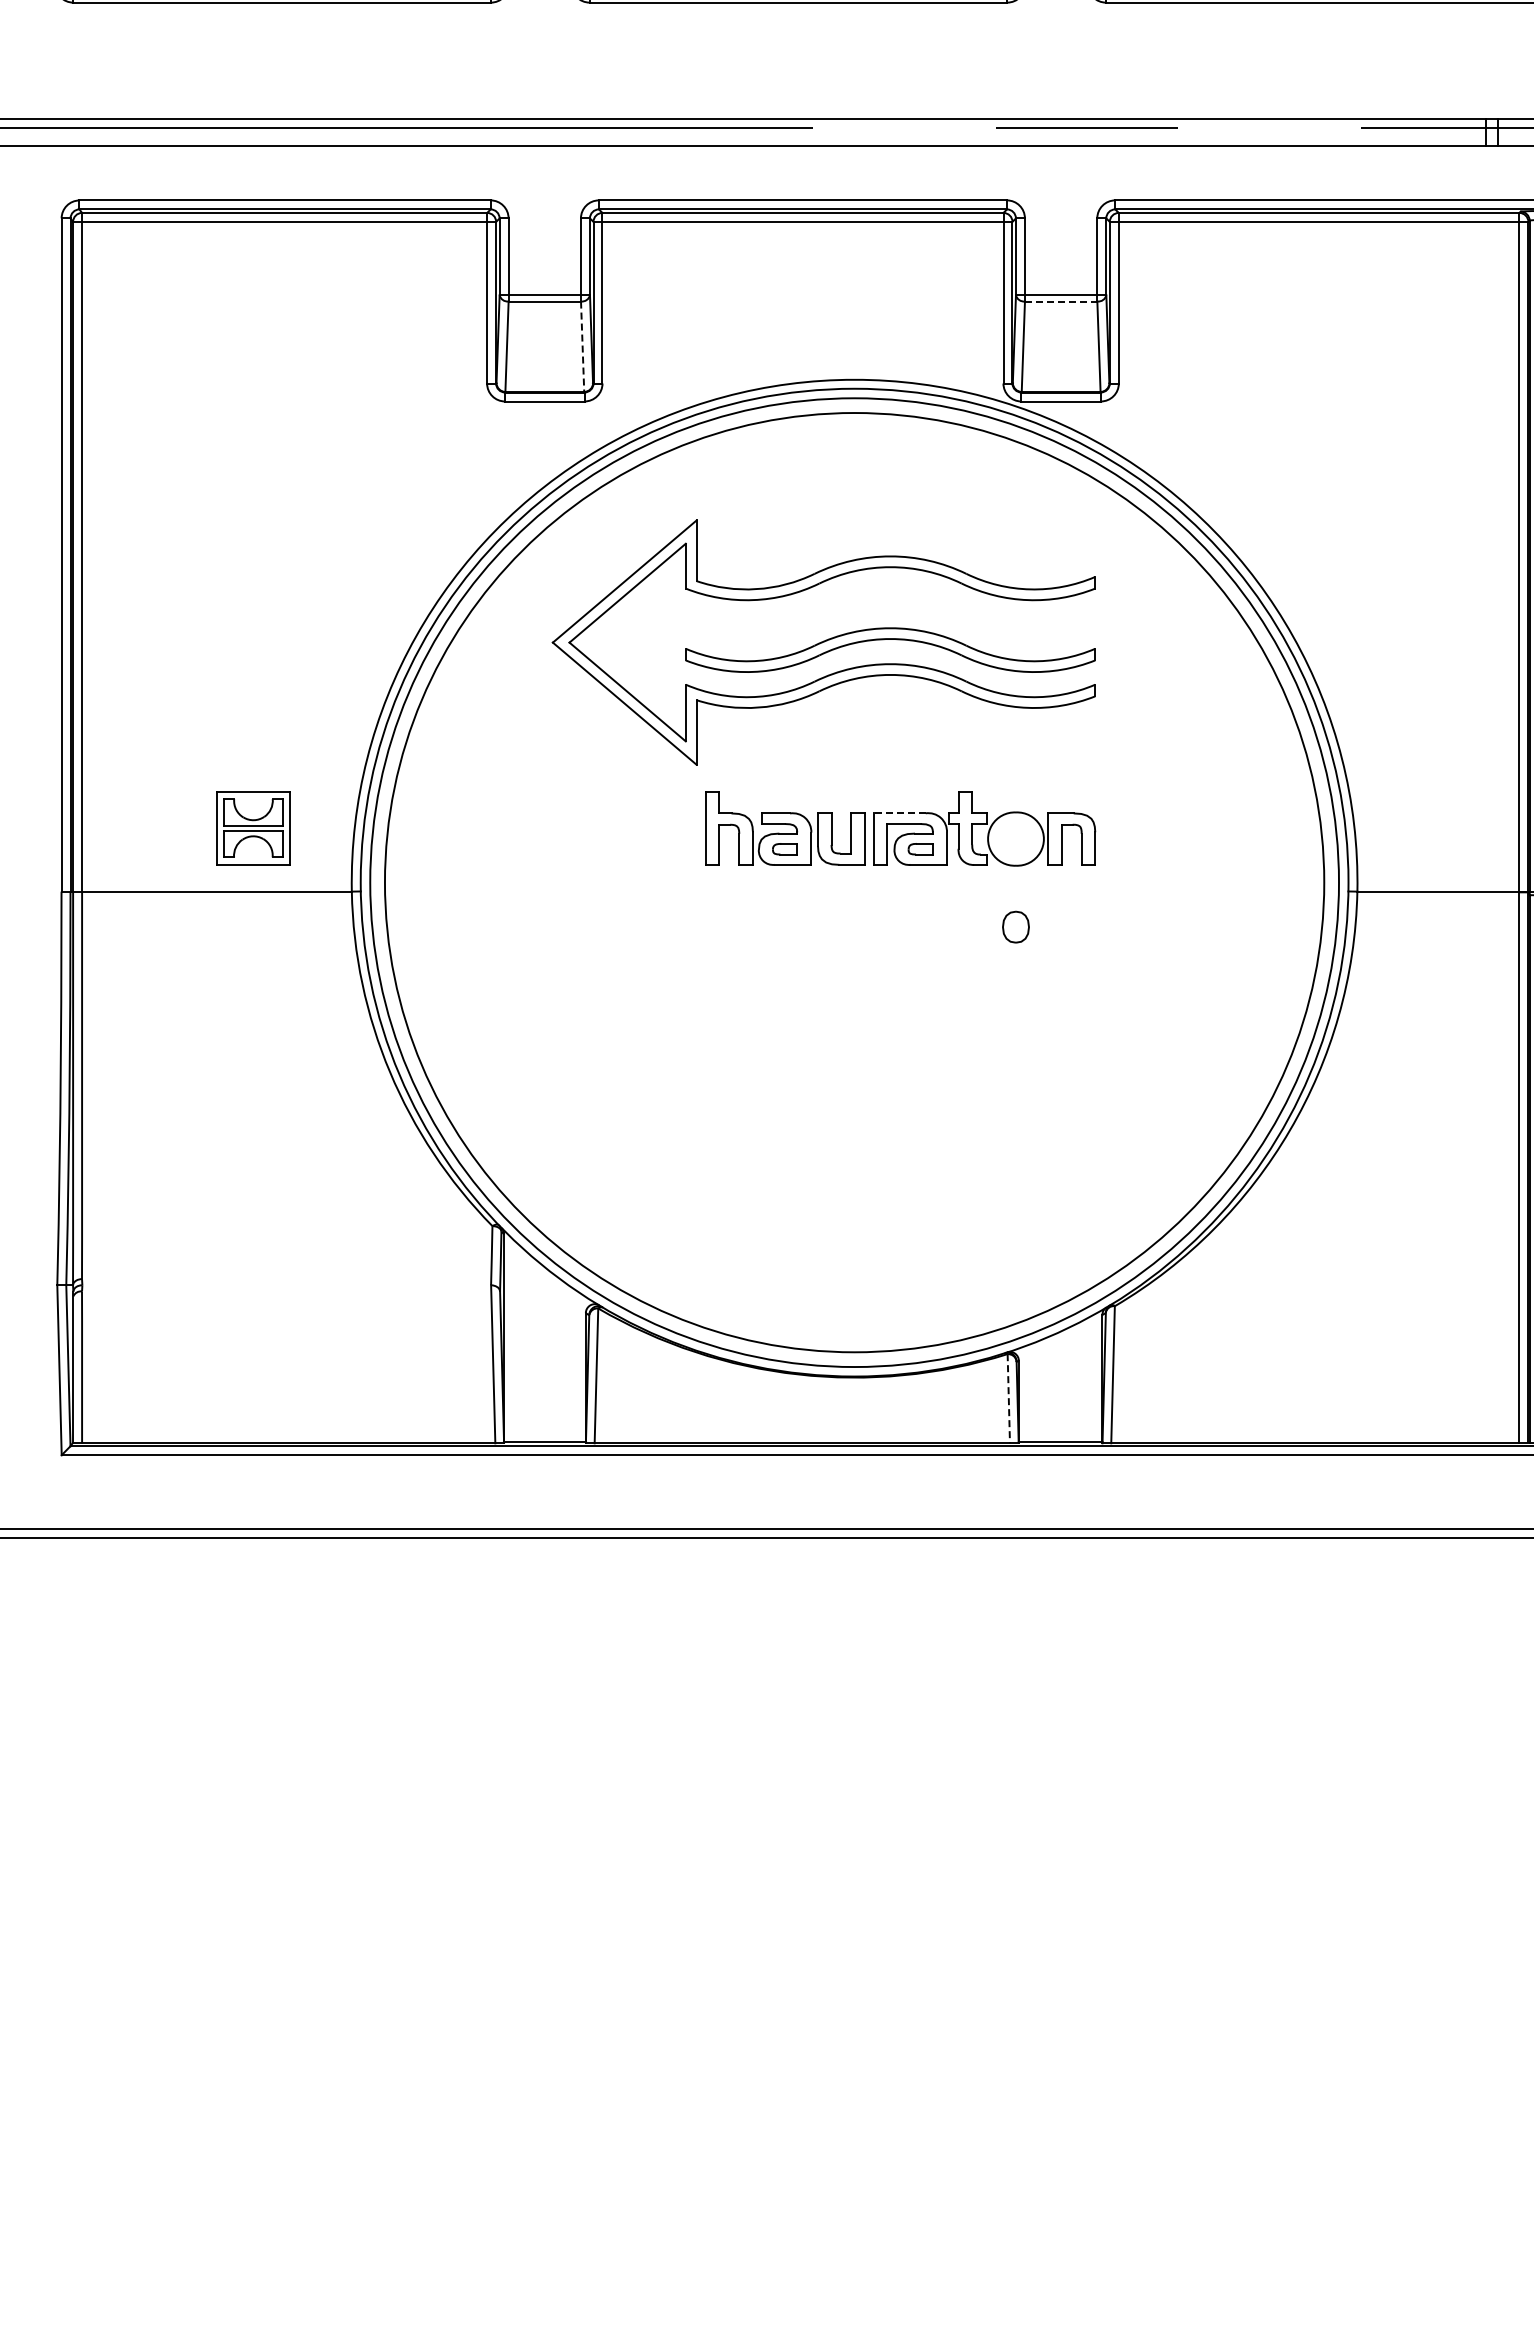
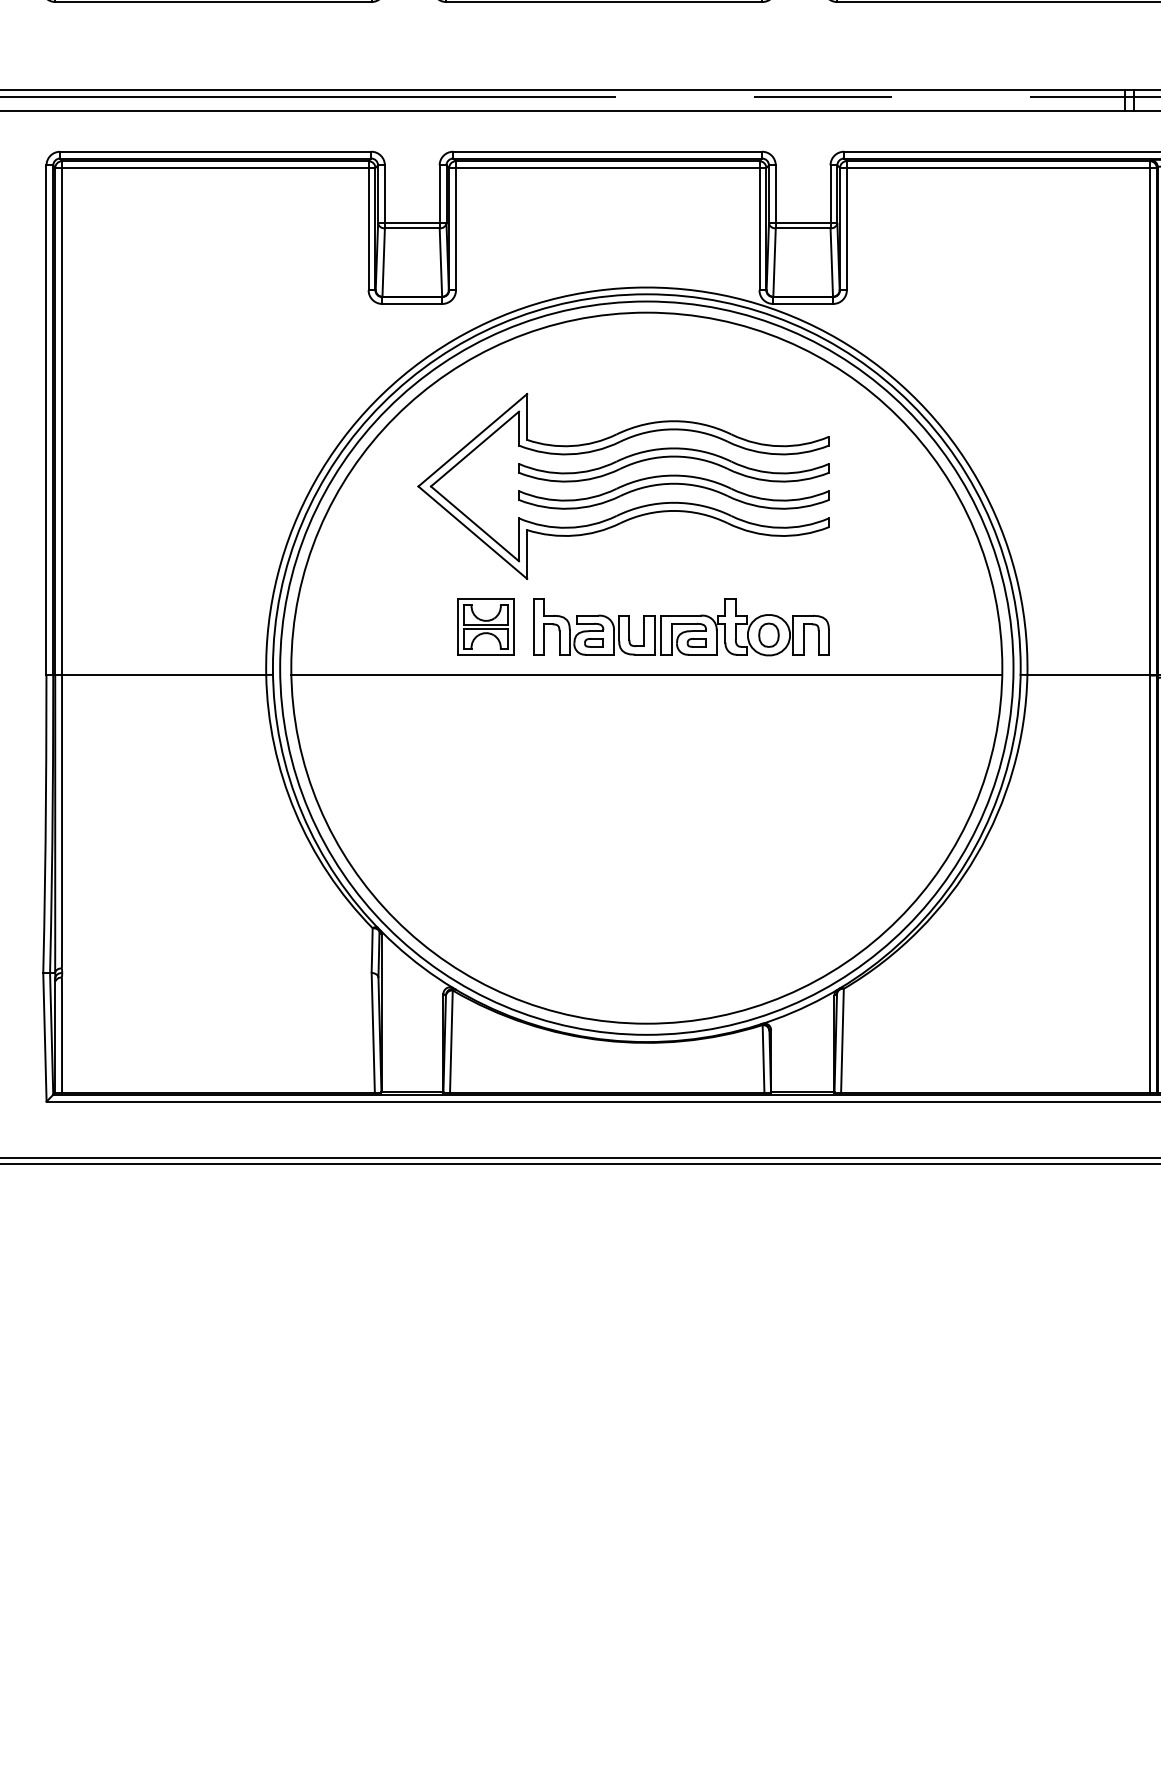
line: (1061, 301) -> (803, 228), dashed -> solid
line: (582, 347) -> (440, 263), dashed -> solid
part: (890, 603) -> (673, 456), added
line: (899, 813) -> (680, 615), dashed -> solid
part: (253, 828) -> (486, 627), moved
line: (854, 891) -> (646, 674), added
part: (1015, 926) -> (768, 634), moved
line: (1008, 1398) -> (763, 1058), dashed -> solid

